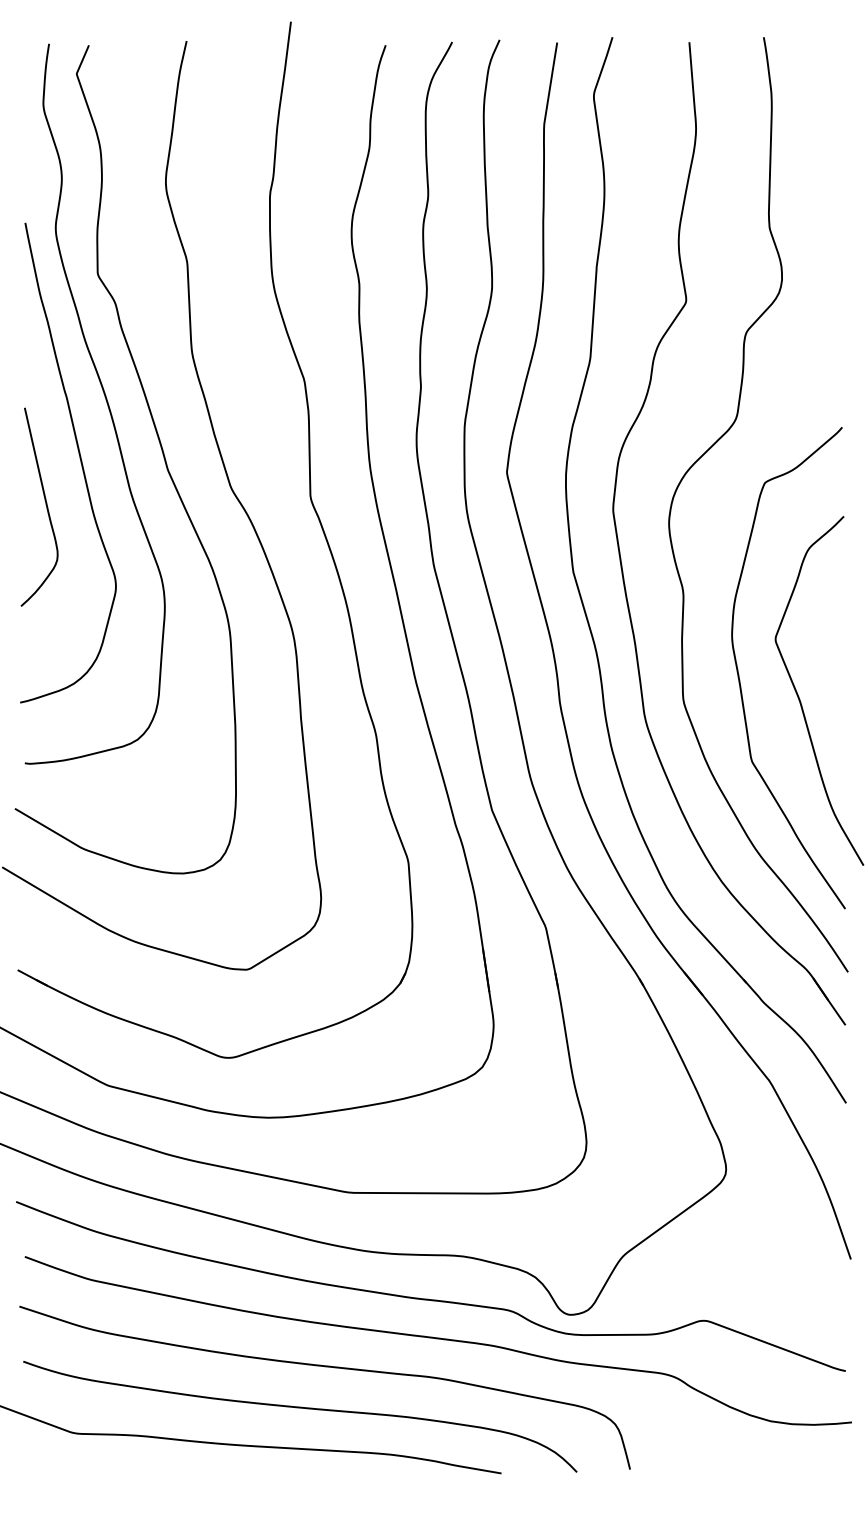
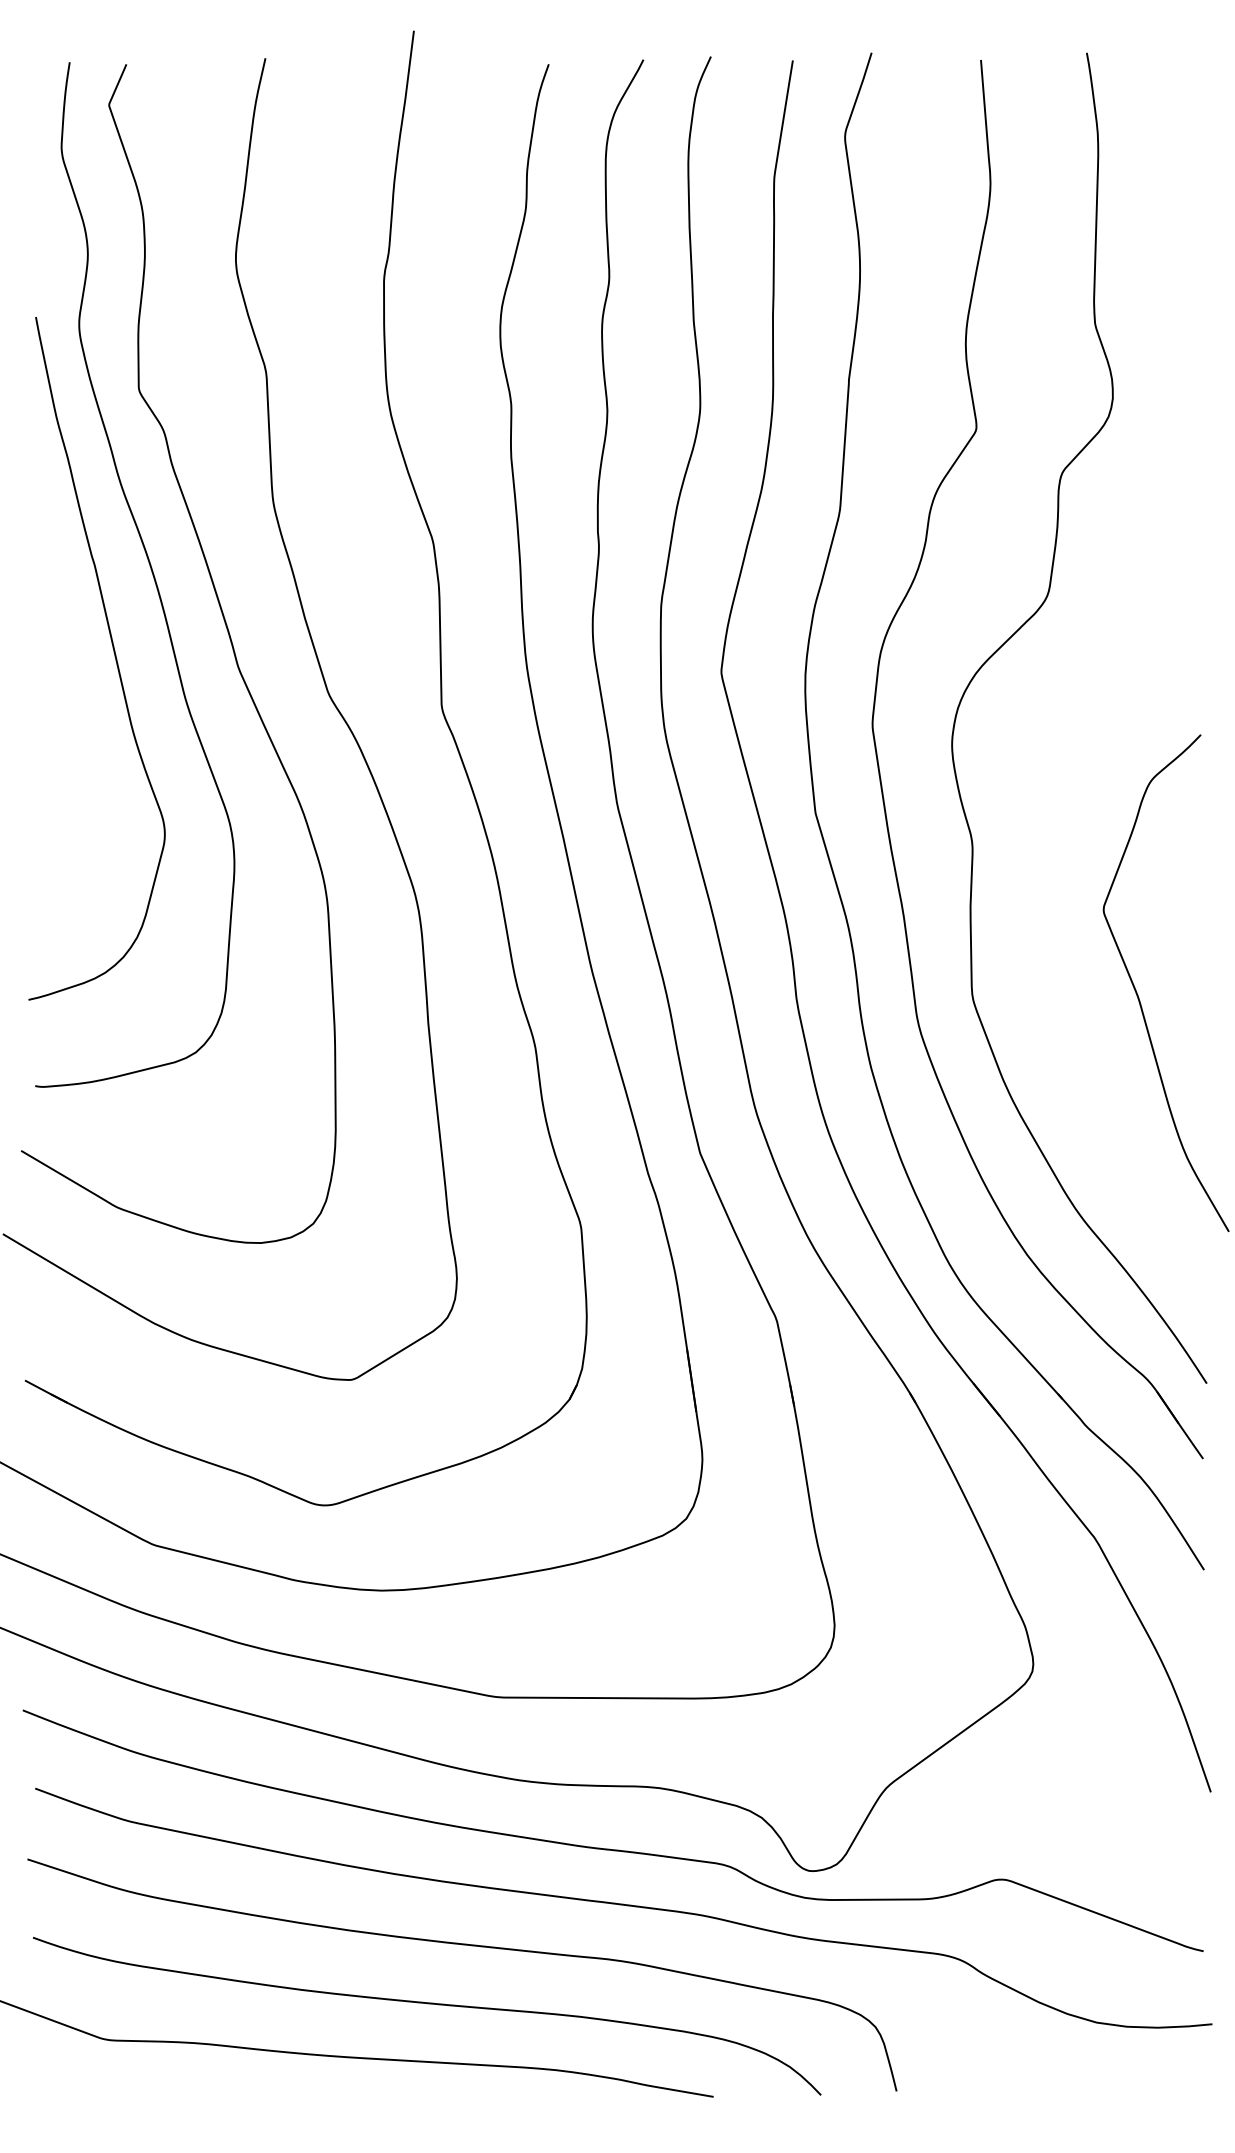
curve: (45, 505) -> (64, 719), removed
curve: (739, 674) -> (1052, 959), removed

